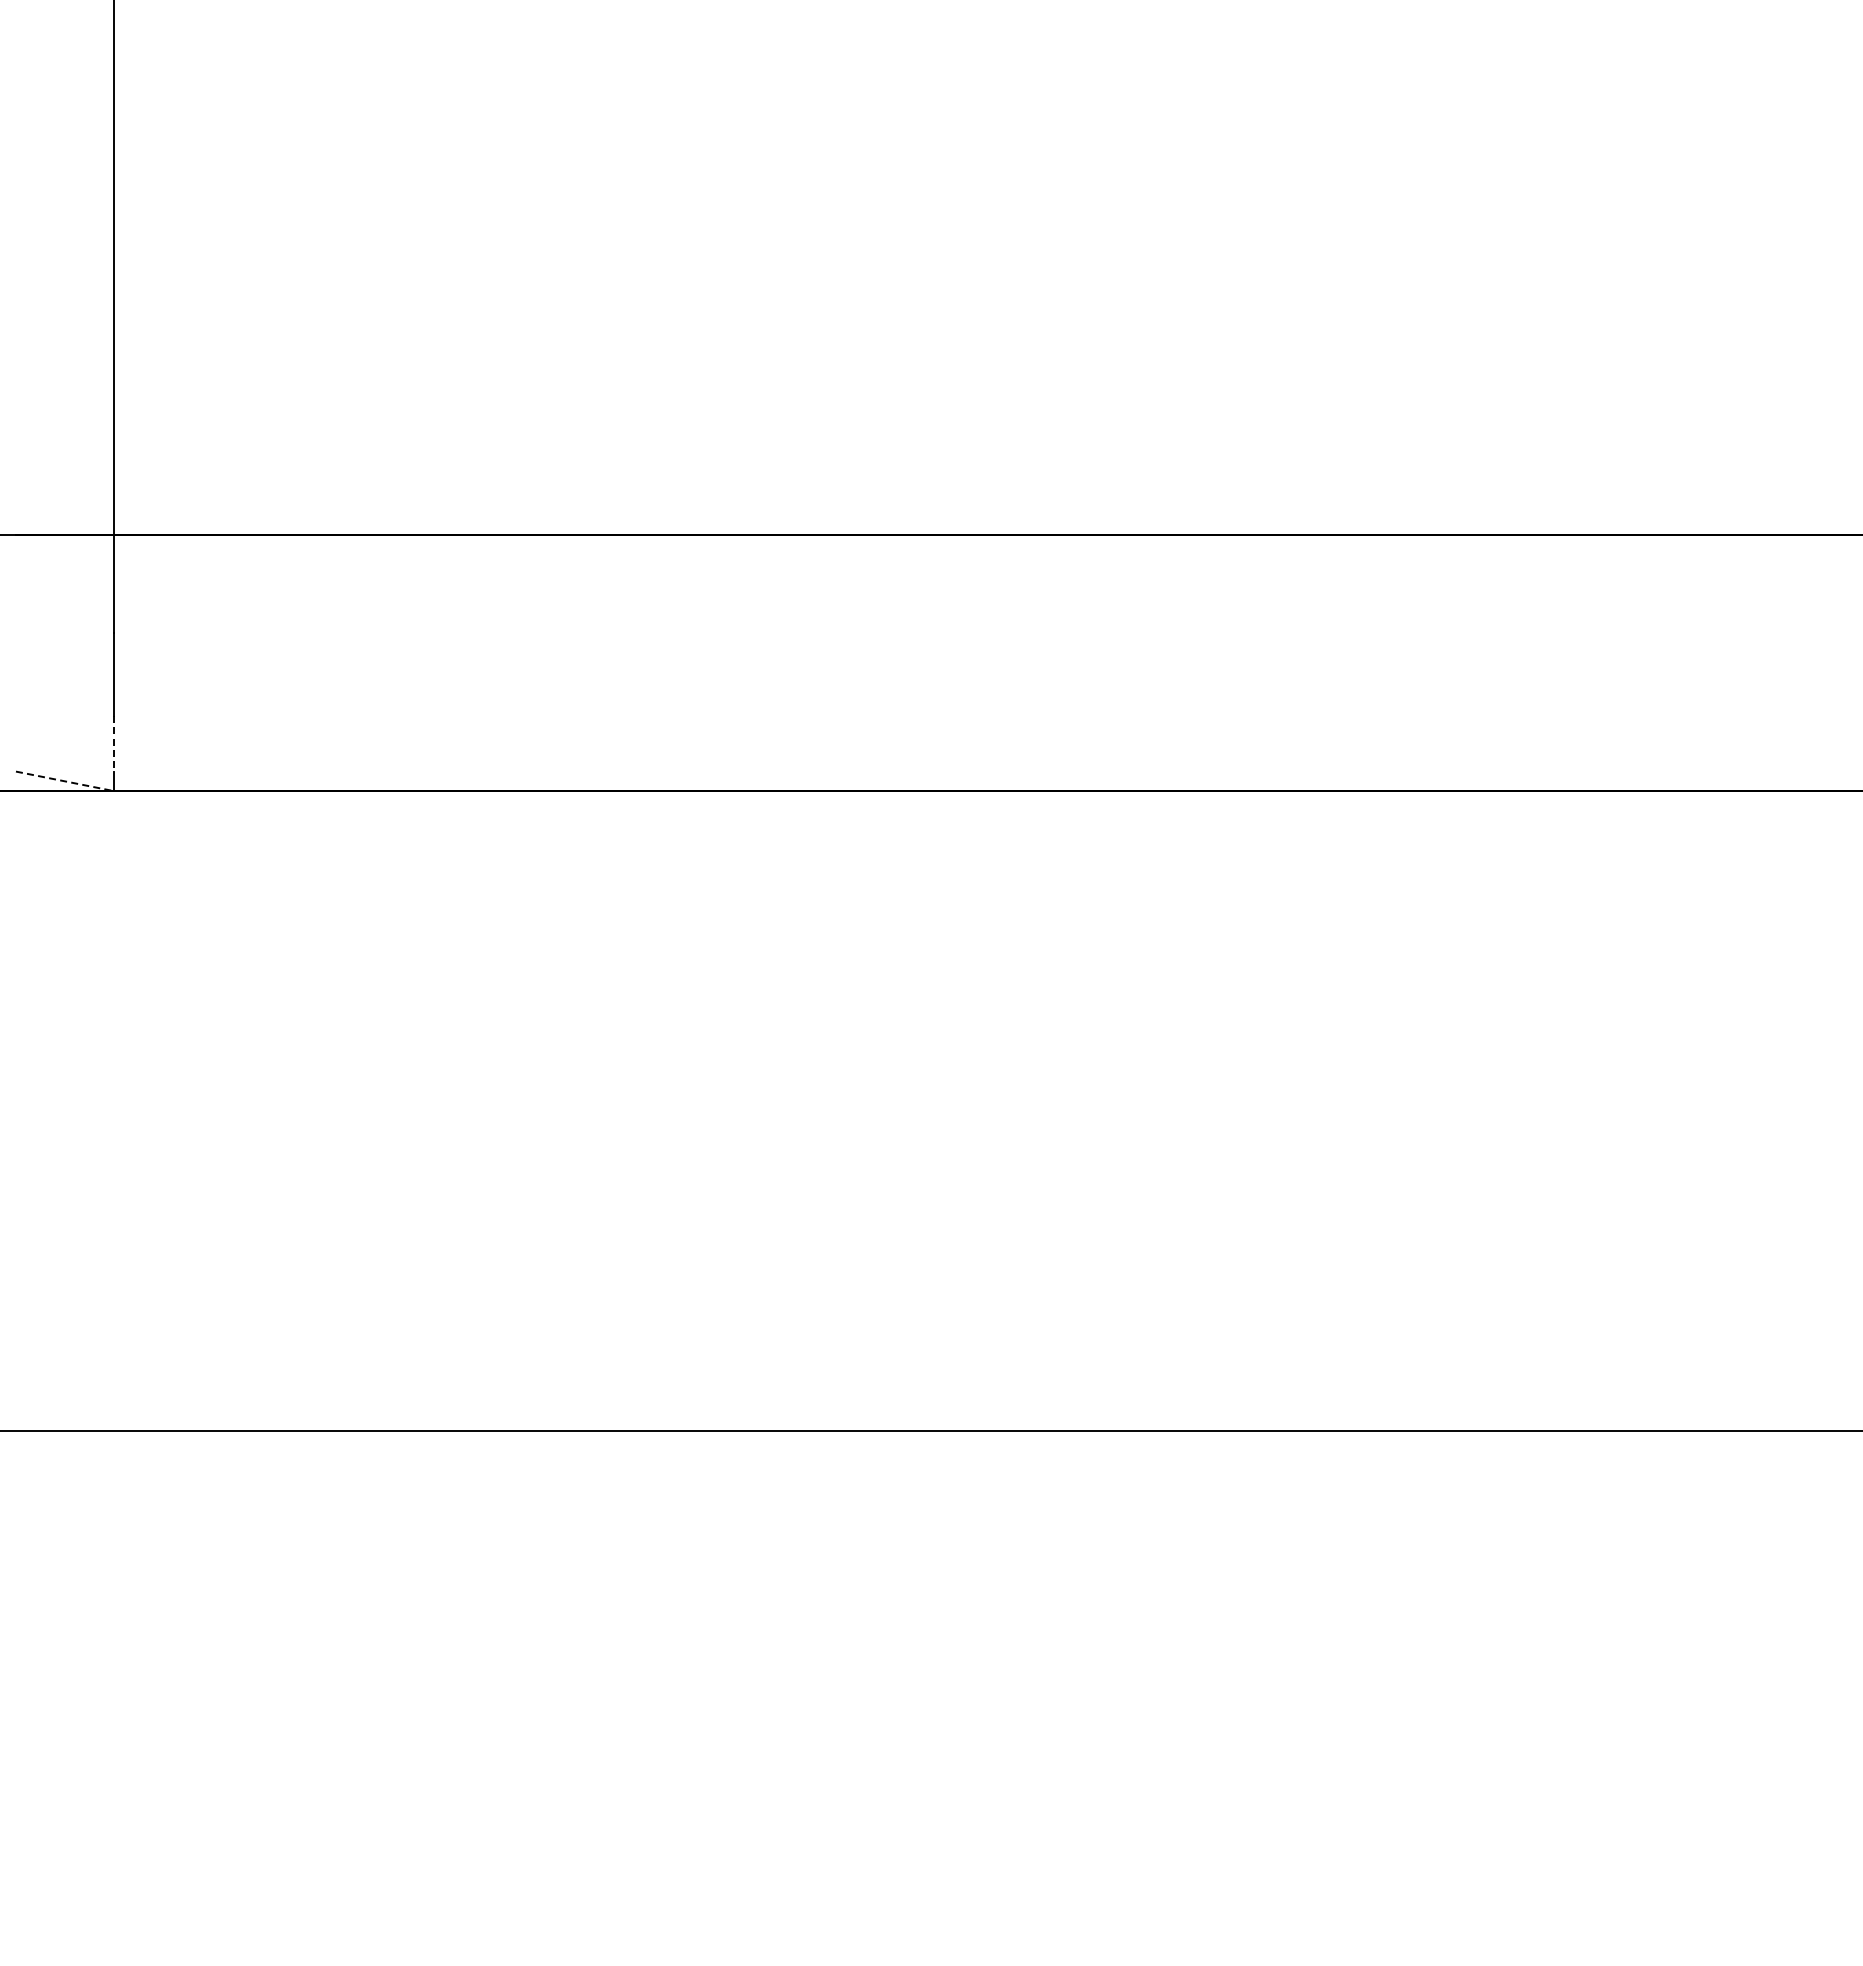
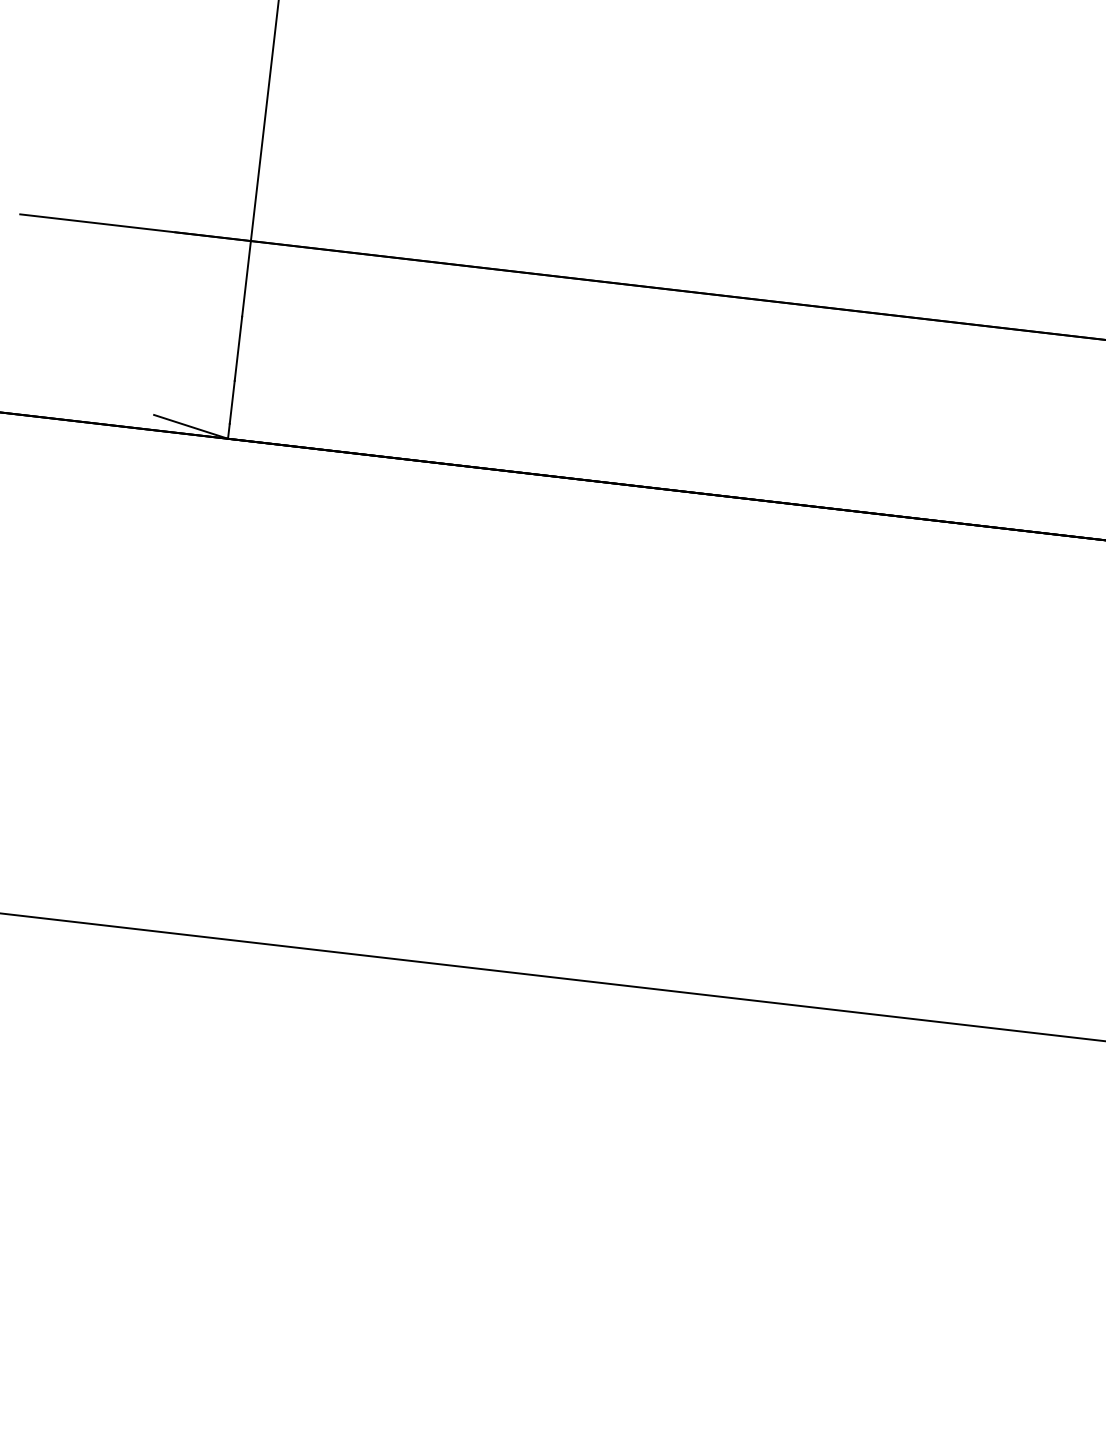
line: (113, 743) -> (231, 401), dashed -> solid
line: (64, 781) -> (190, 426), dashed -> solid

